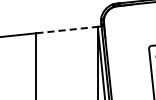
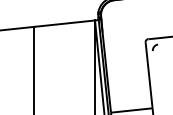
line: (67, 29) -> (65, 23), dashed -> solid

